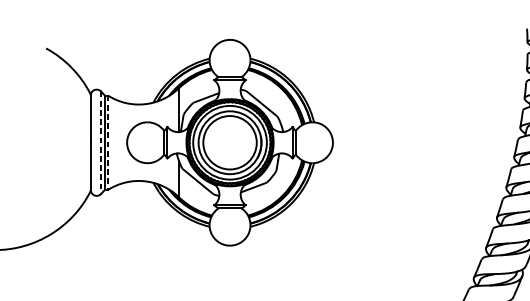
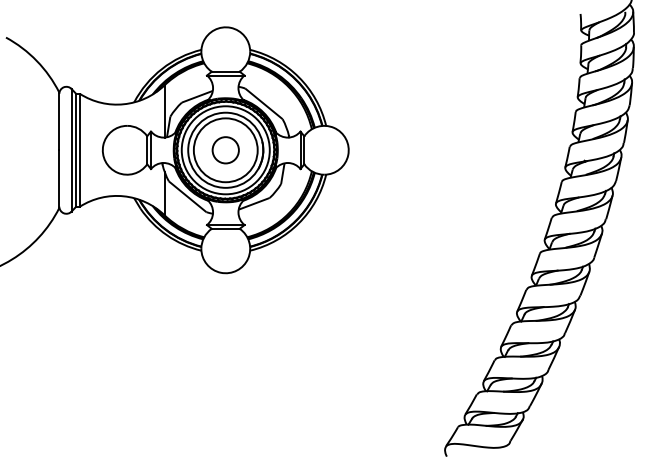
line: (100, 142) -> (71, 150), dashed -> solid
line: (108, 142) -> (80, 150), dashed -> solid
circle: (229, 142) -> (225, 150), added

